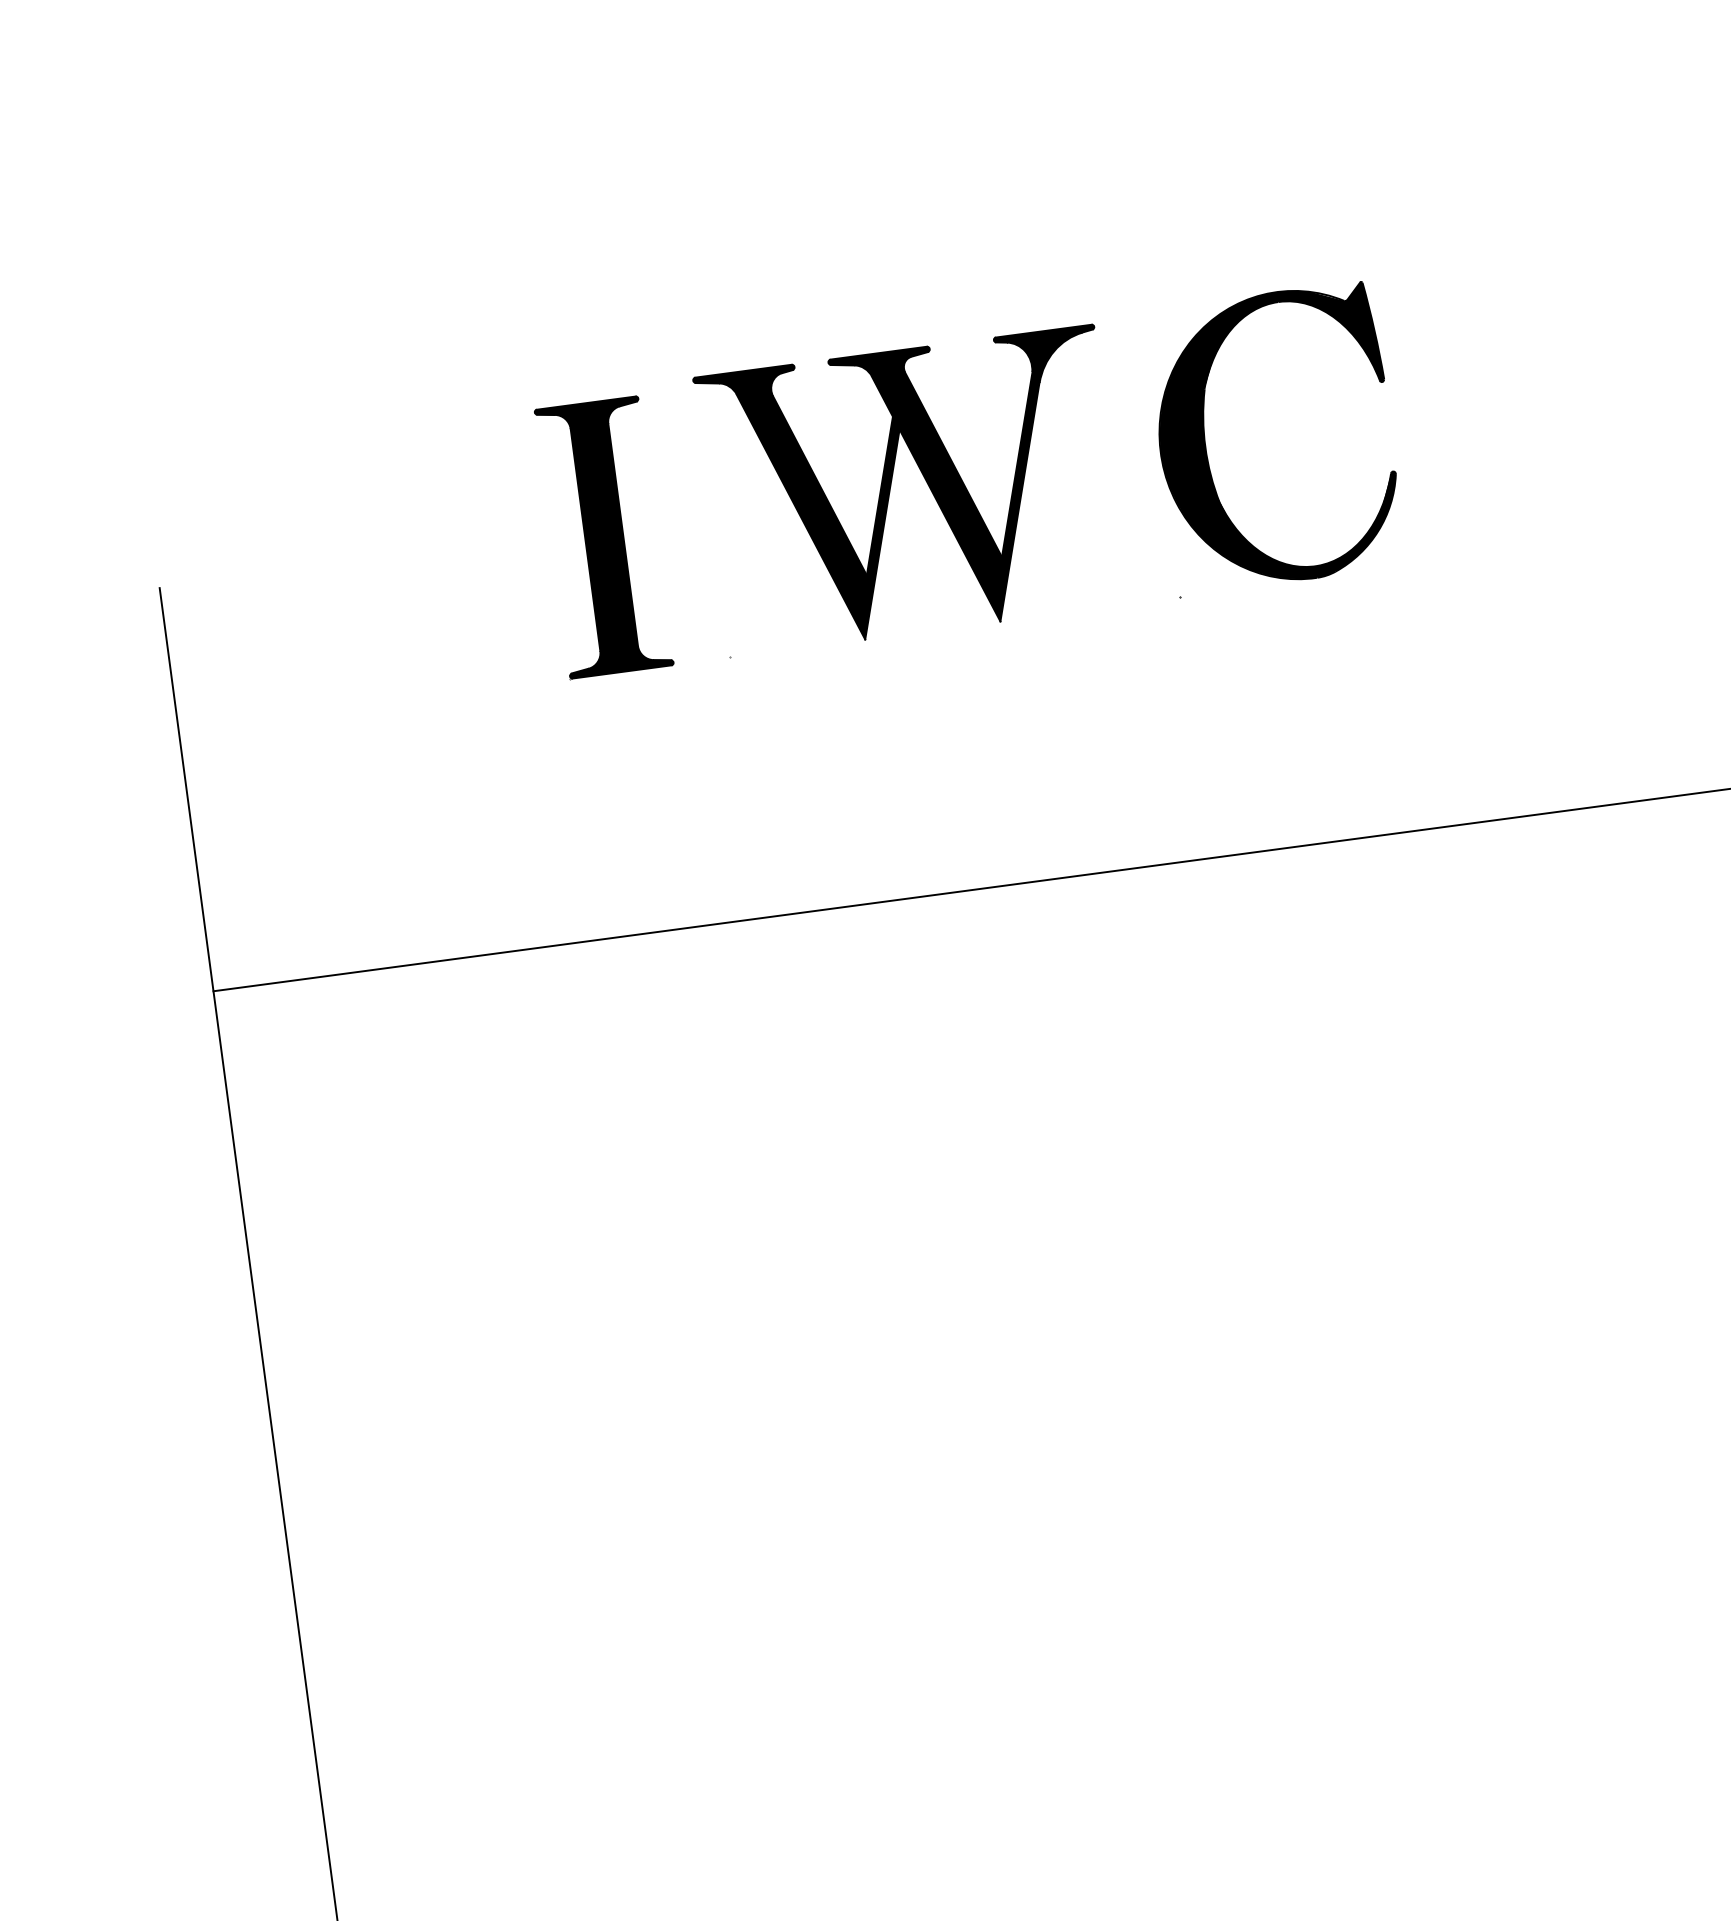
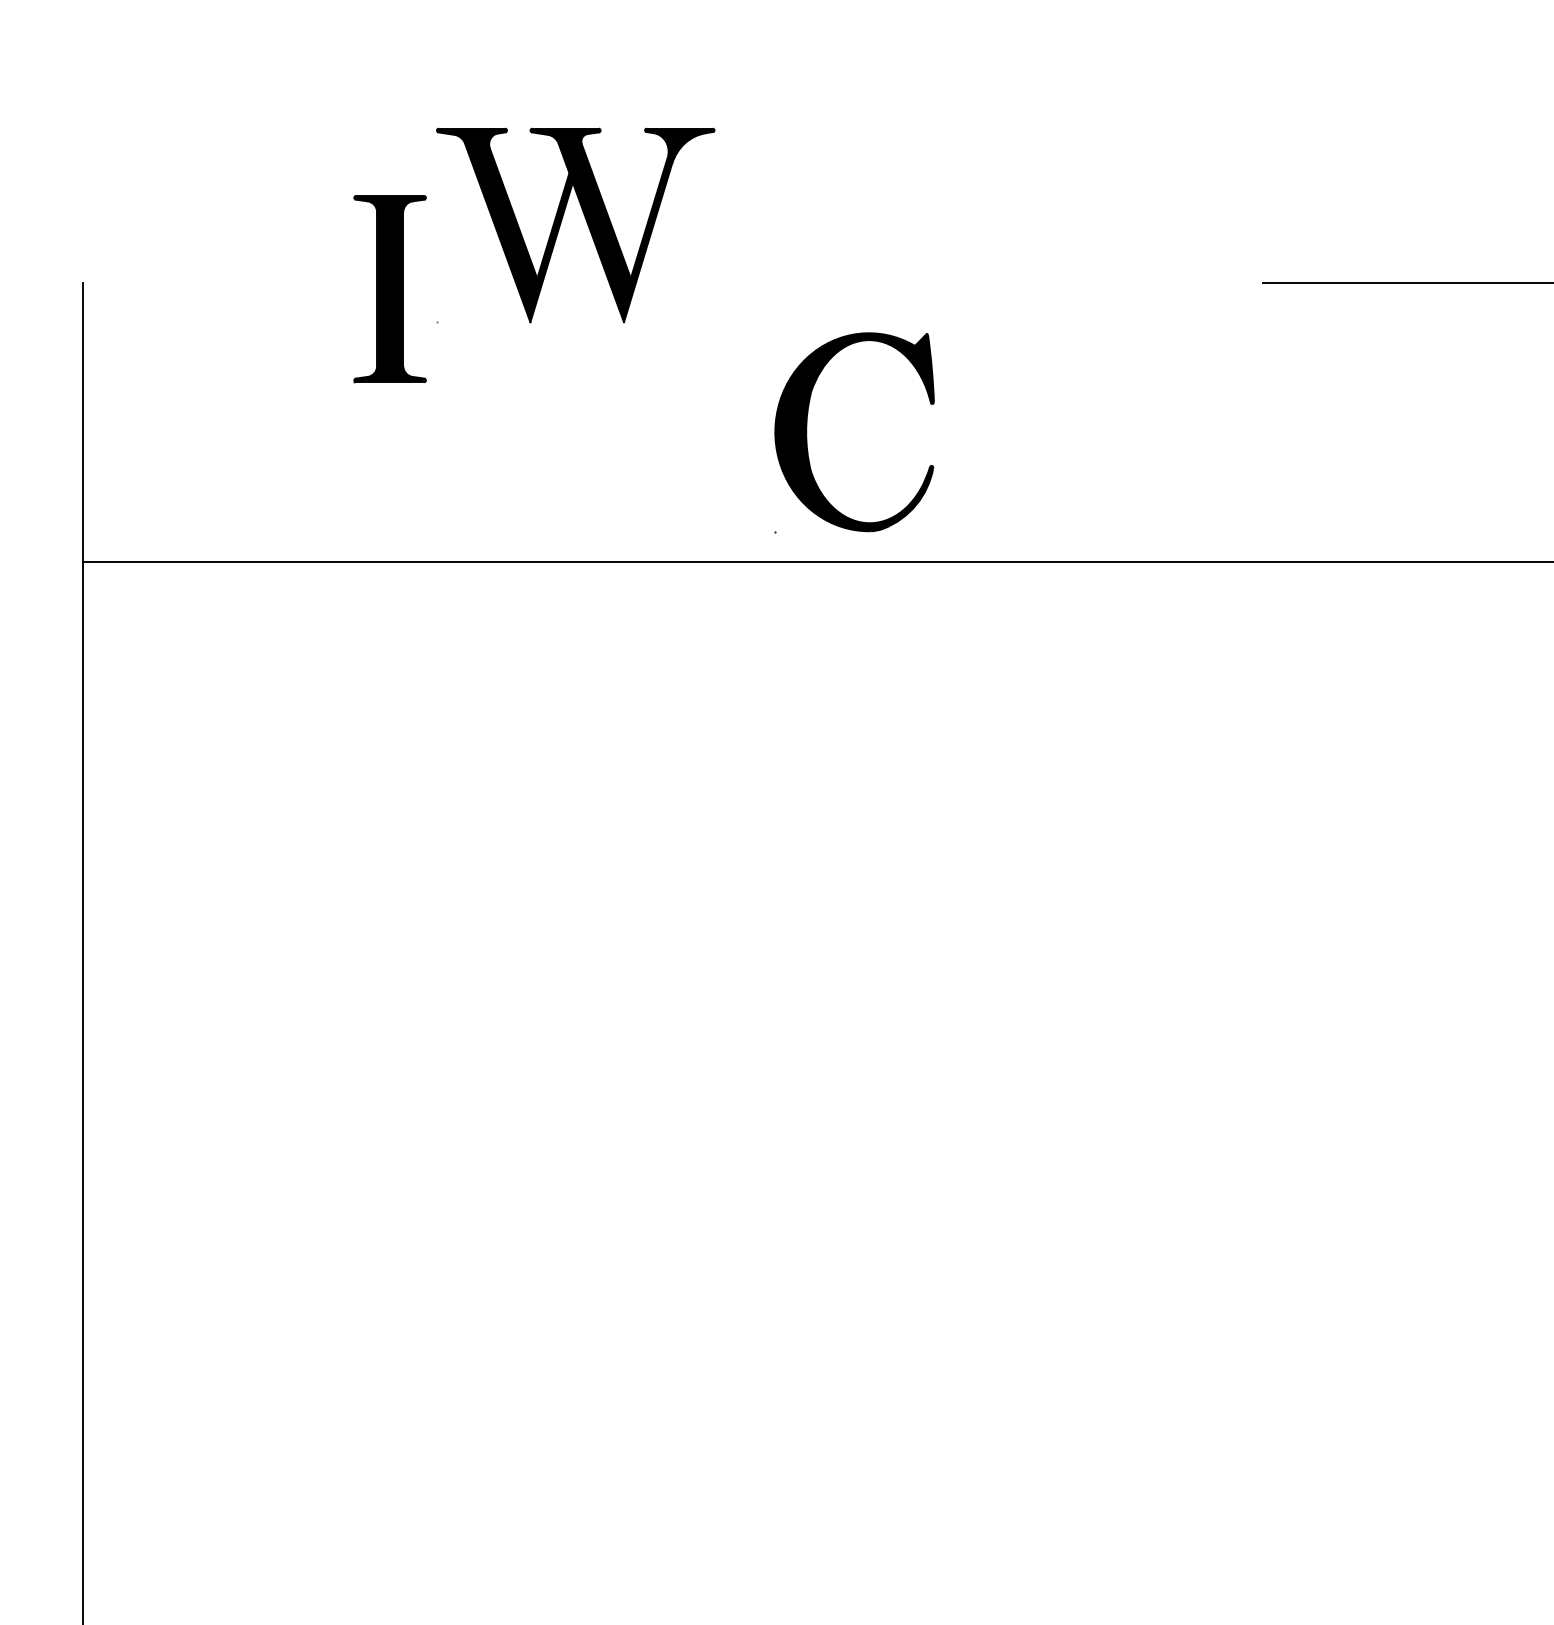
part: (1207, 447) -> (807, 432), moved
part: (925, 481) -> (585, 220), moved

